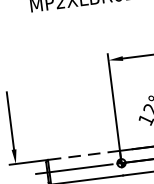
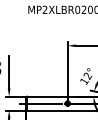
line: (82, 155) -> (46, 96), dashed -> solid

